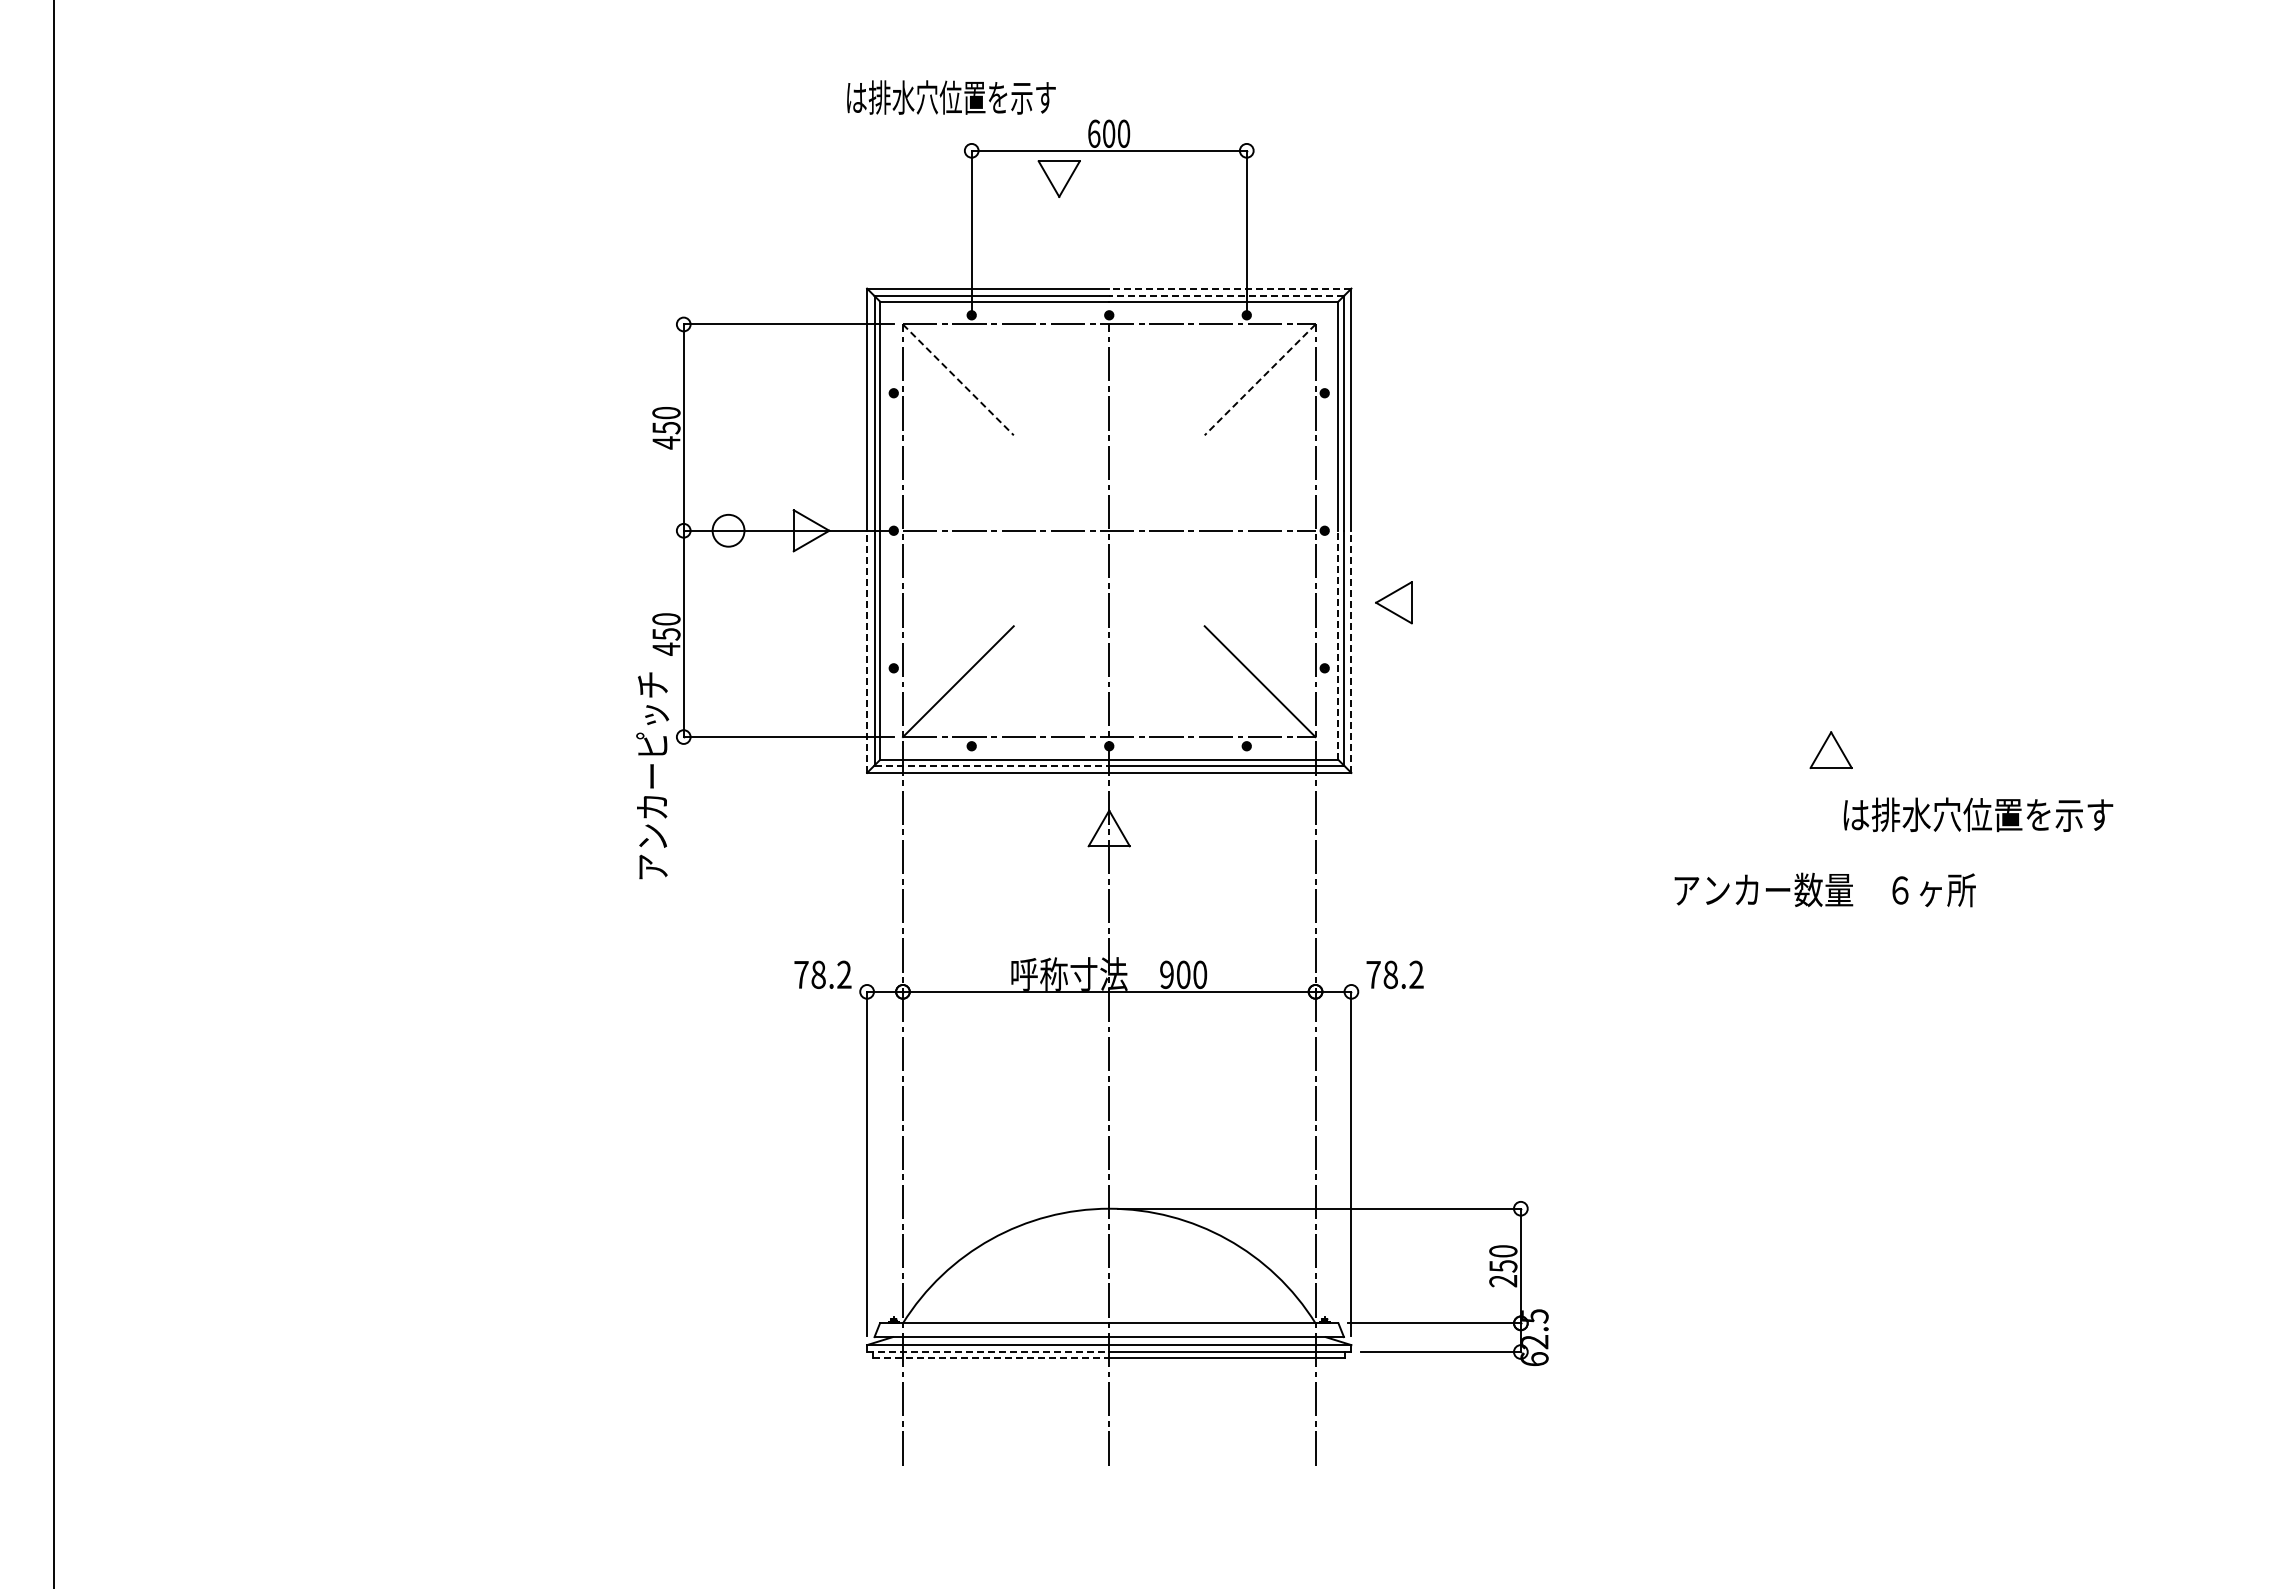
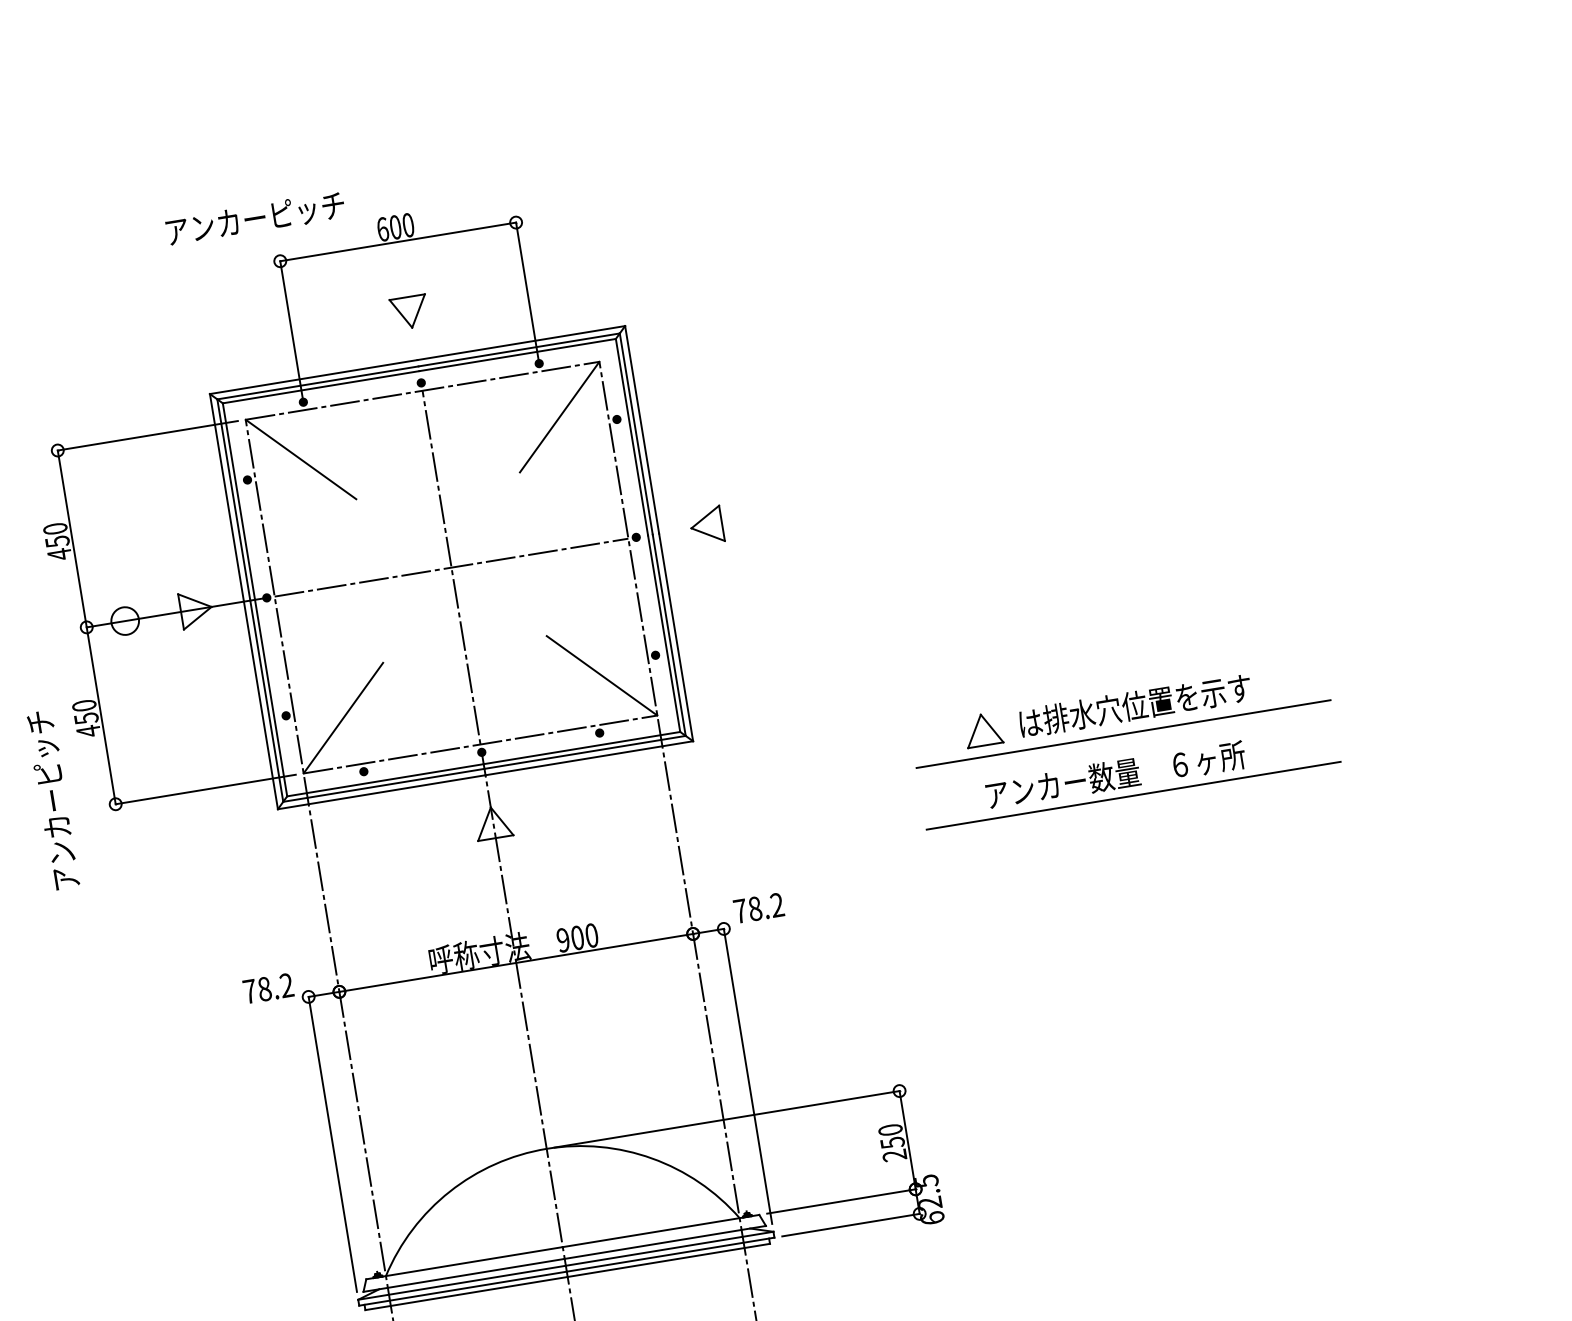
text: (951, 97) -> (255, 218), は排水穴位置を示す -> アンカーピッチ
part: (1058, 178) -> (409, 312), moved
line: (1229, 288) -> (520, 343), dashed -> solid
line: (1226, 296) -> (519, 350), dashed -> solid
line: (958, 380) -> (301, 459), dashed -> solid
line: (1259, 380) -> (559, 417), dashed -> solid
part: (1393, 602) -> (706, 525), moved
line: (1338, 645) -> (664, 633), dashed -> solid
line: (867, 651) -> (261, 705), dashed -> solid
line: (1351, 651) -> (676, 637), dashed -> solid
part: (1830, 749) -> (982, 729), moved
line: (992, 765) -> (384, 785), dashed -> solid
text: (652, 775) -> (53, 799), moved
text: (1978, 814) -> (1135, 705), moved
line: (1841, 844) -> (1123, 733), added
line: (1841, 916) -> (1133, 795), added
line: (988, 1352) -> (463, 1289), dashed -> solid
line: (991, 1358) -> (466, 1293), dashed -> solid

